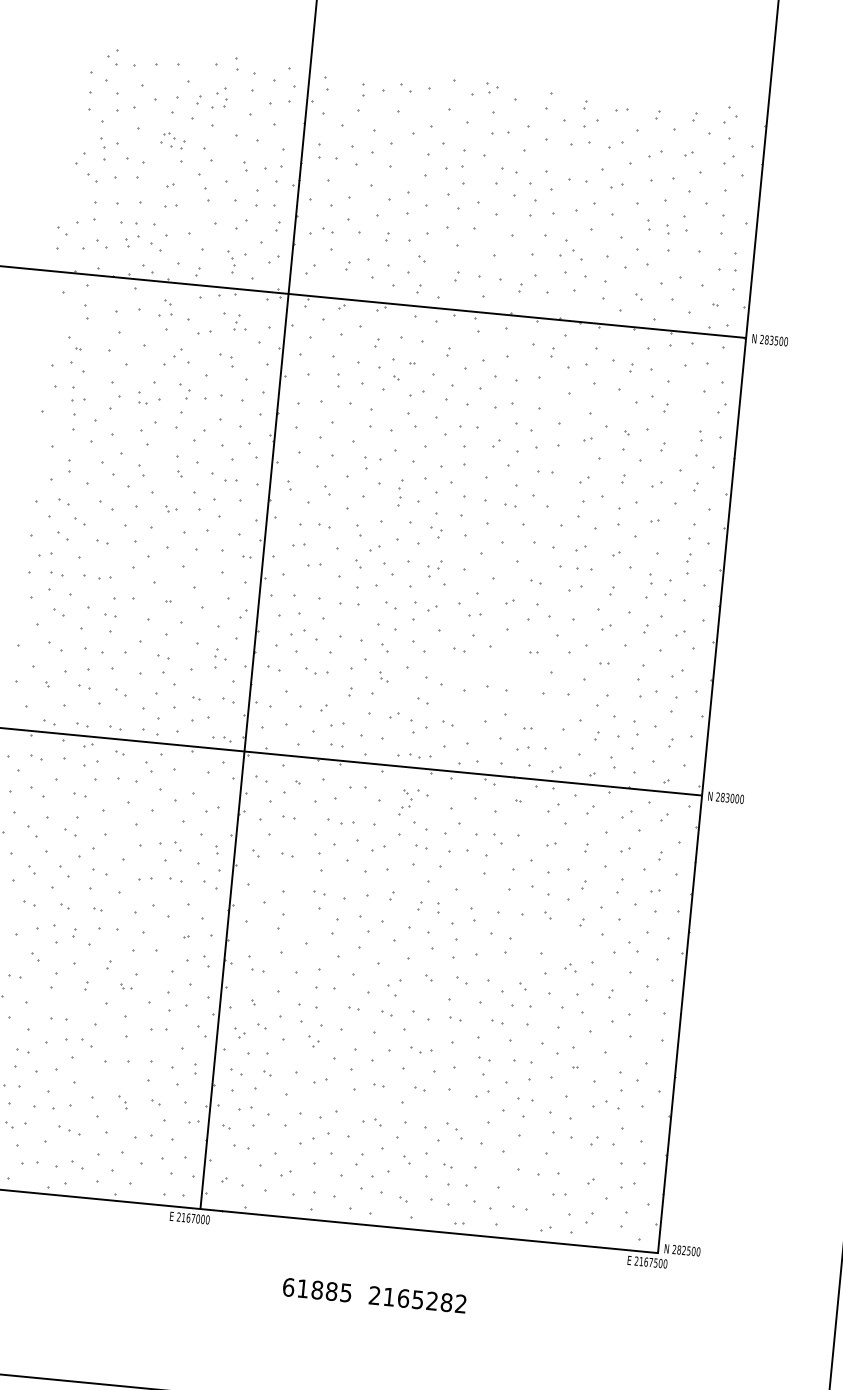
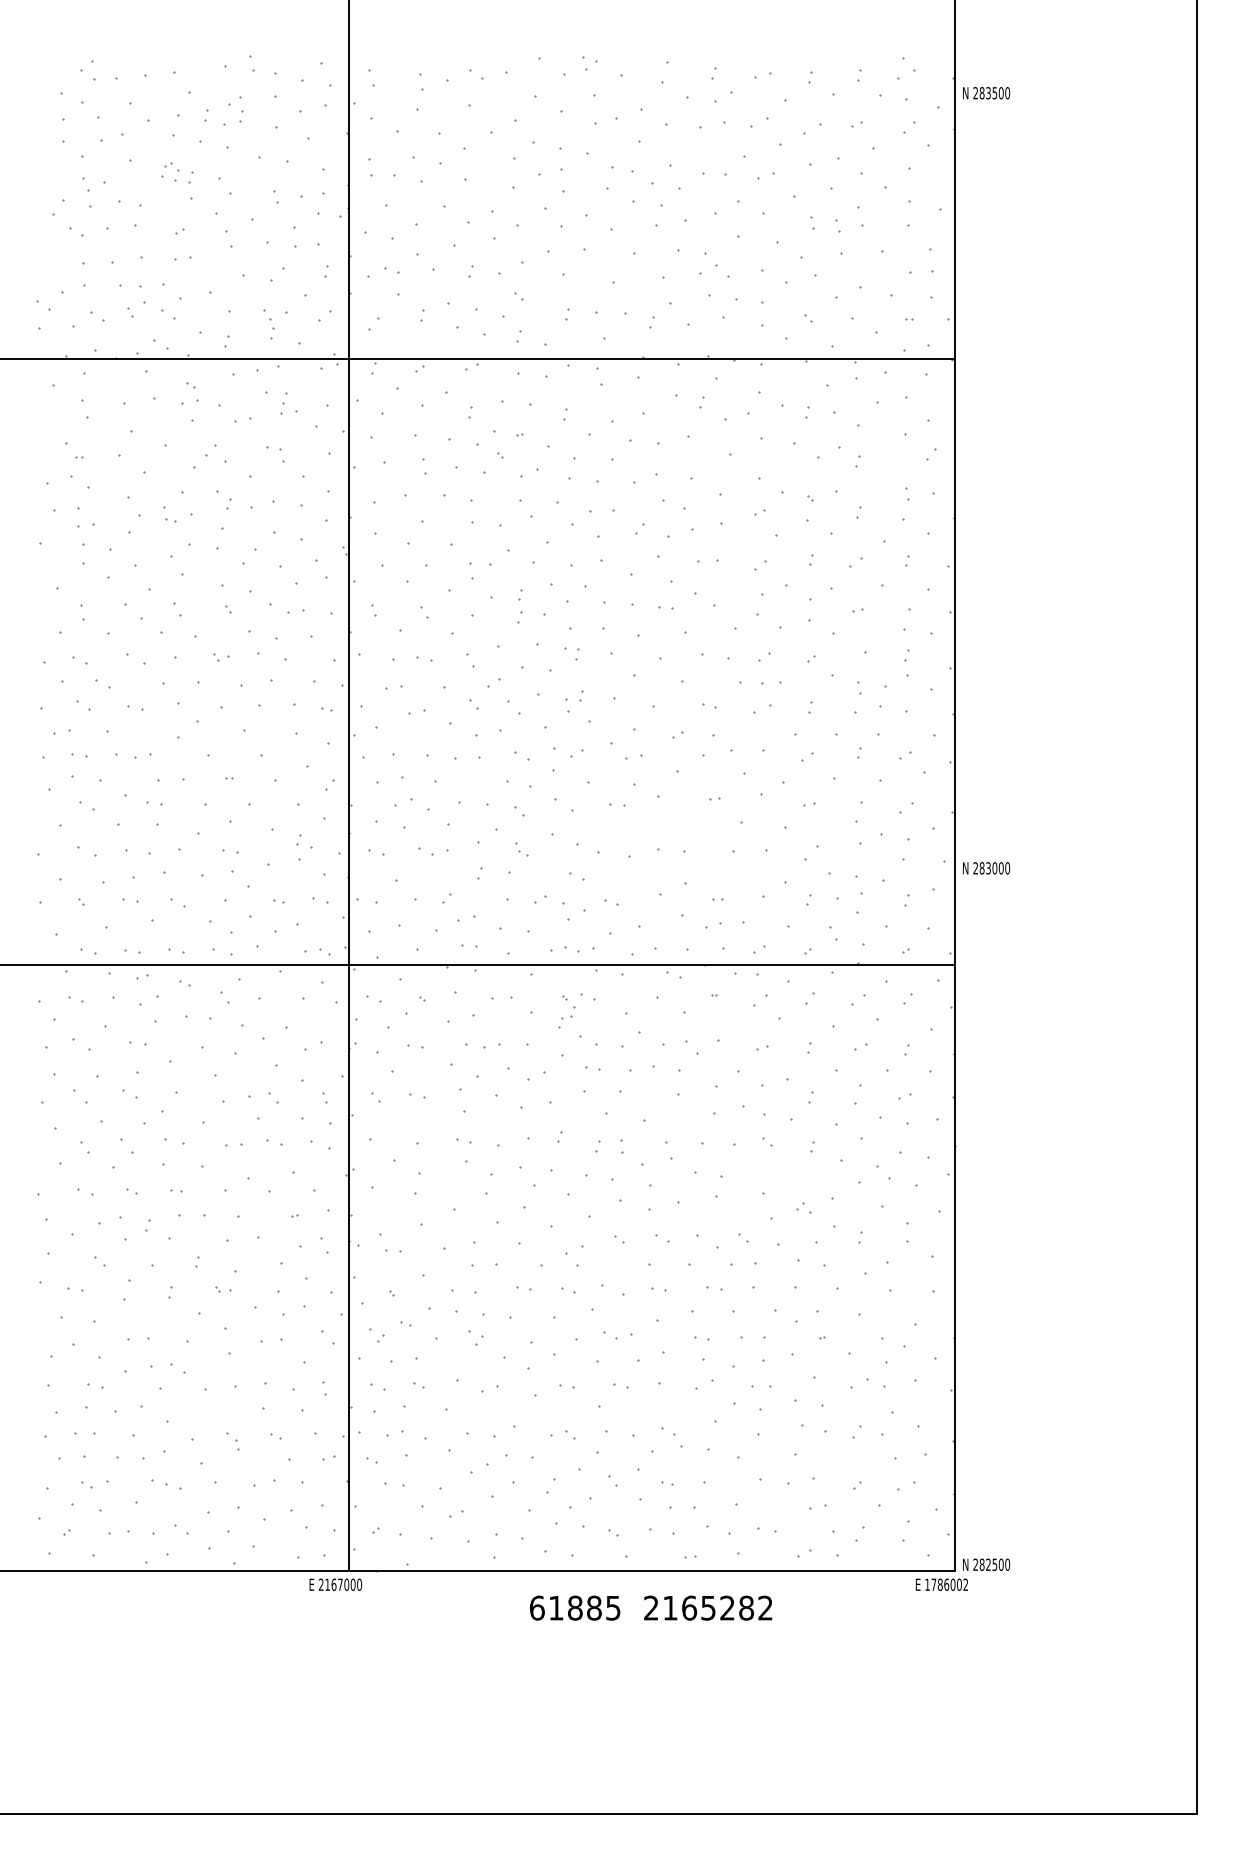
text: (770, 340) -> (986, 93), moved
text: (726, 797) -> (986, 868), moved
text: (650, 1262) -> (946, 1584), 2167500 -> 1786002
text: (374, 1295) -> (651, 1607), moved

